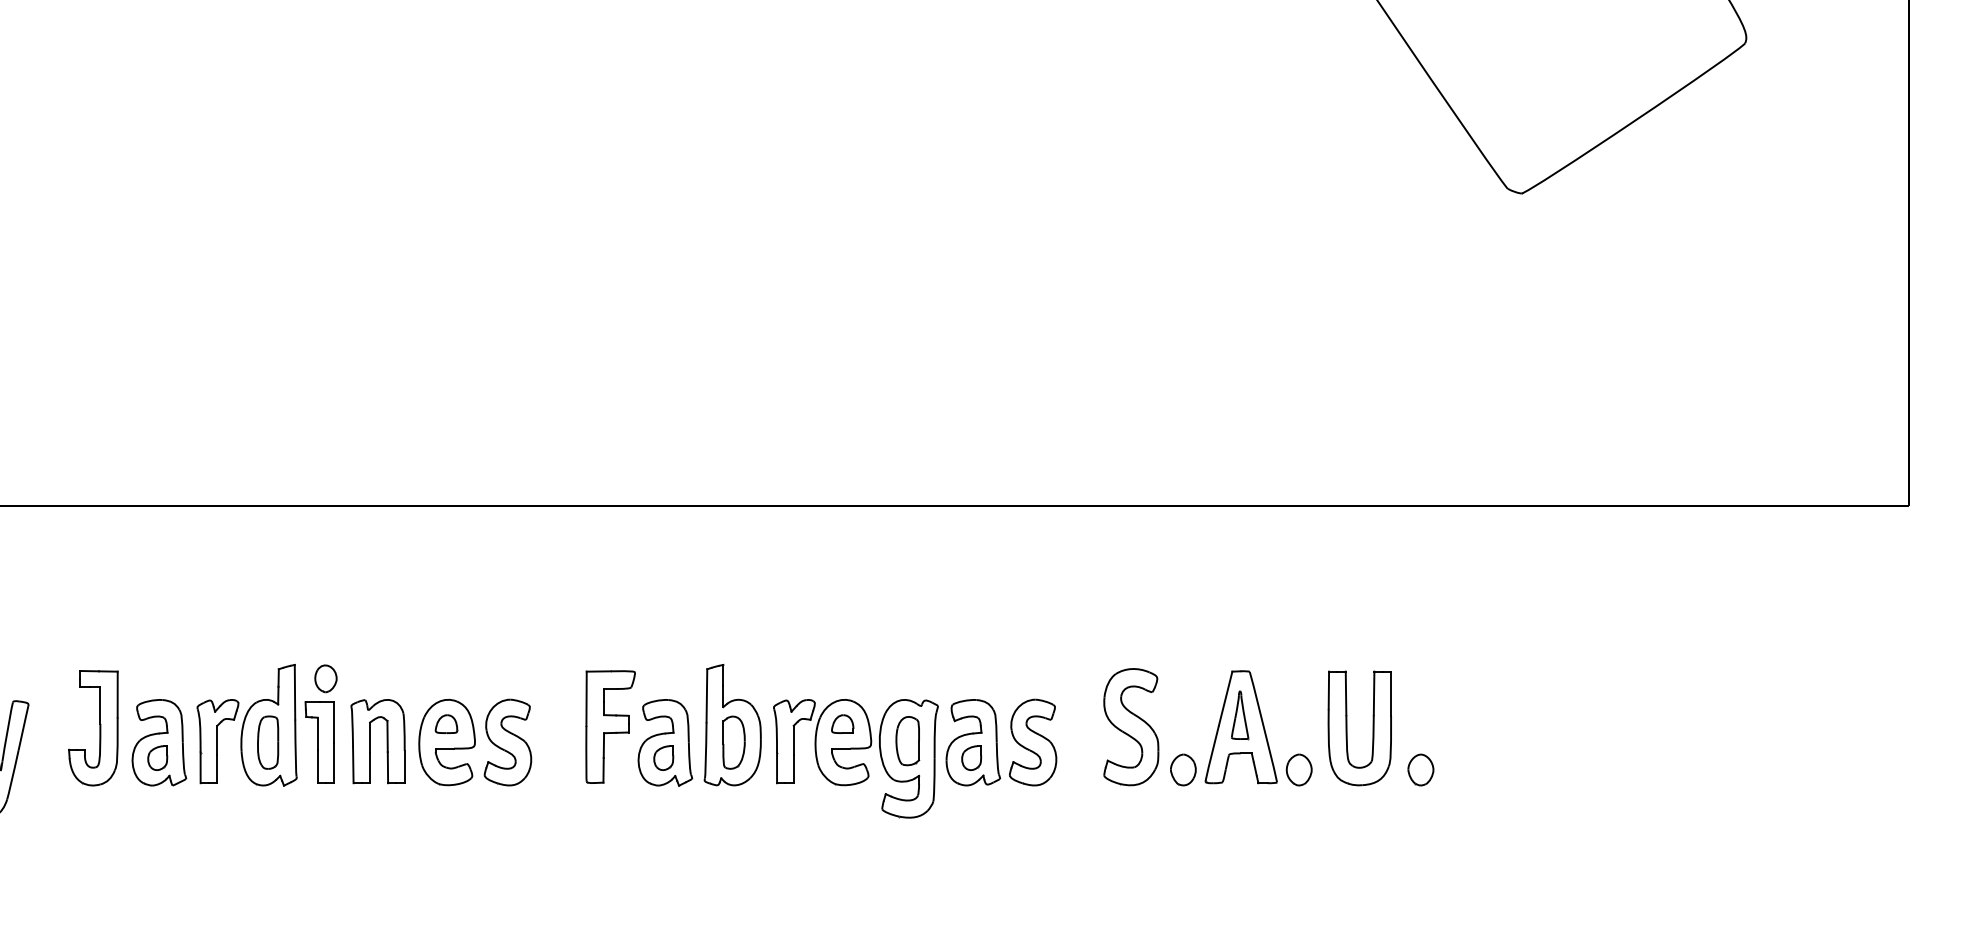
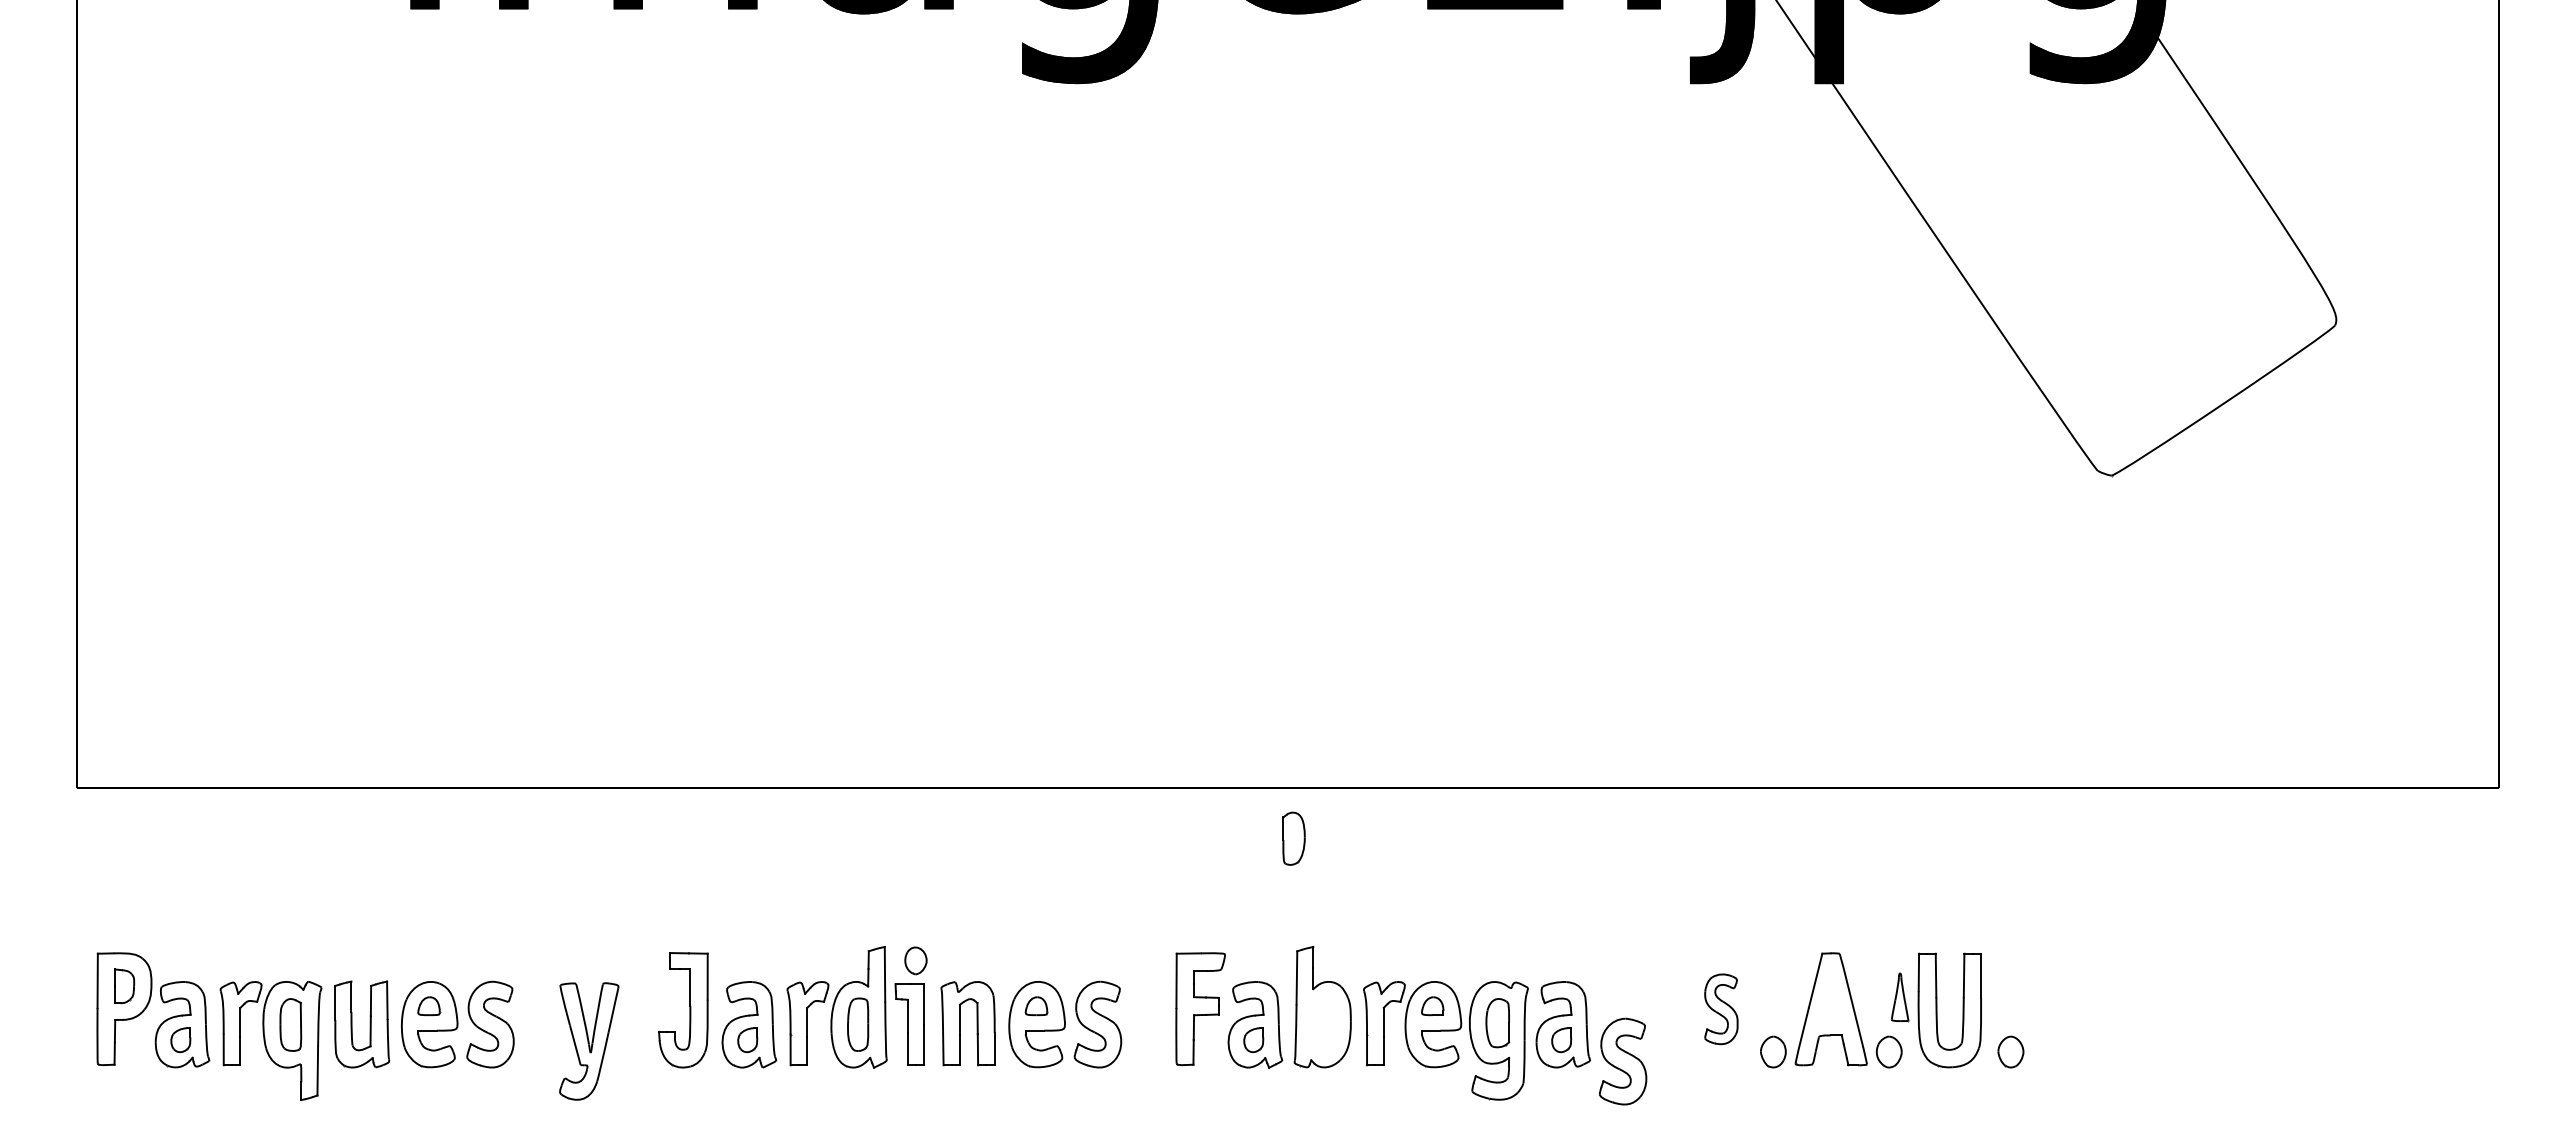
part: (1240, 715) -> (1900, 997), moved
part: (1131, 727) -> (1721, 1009), size x0.6
part: (733, 742) -> (1293, 838), moved
part: (1033, 742) -> (1623, 1061), moved

